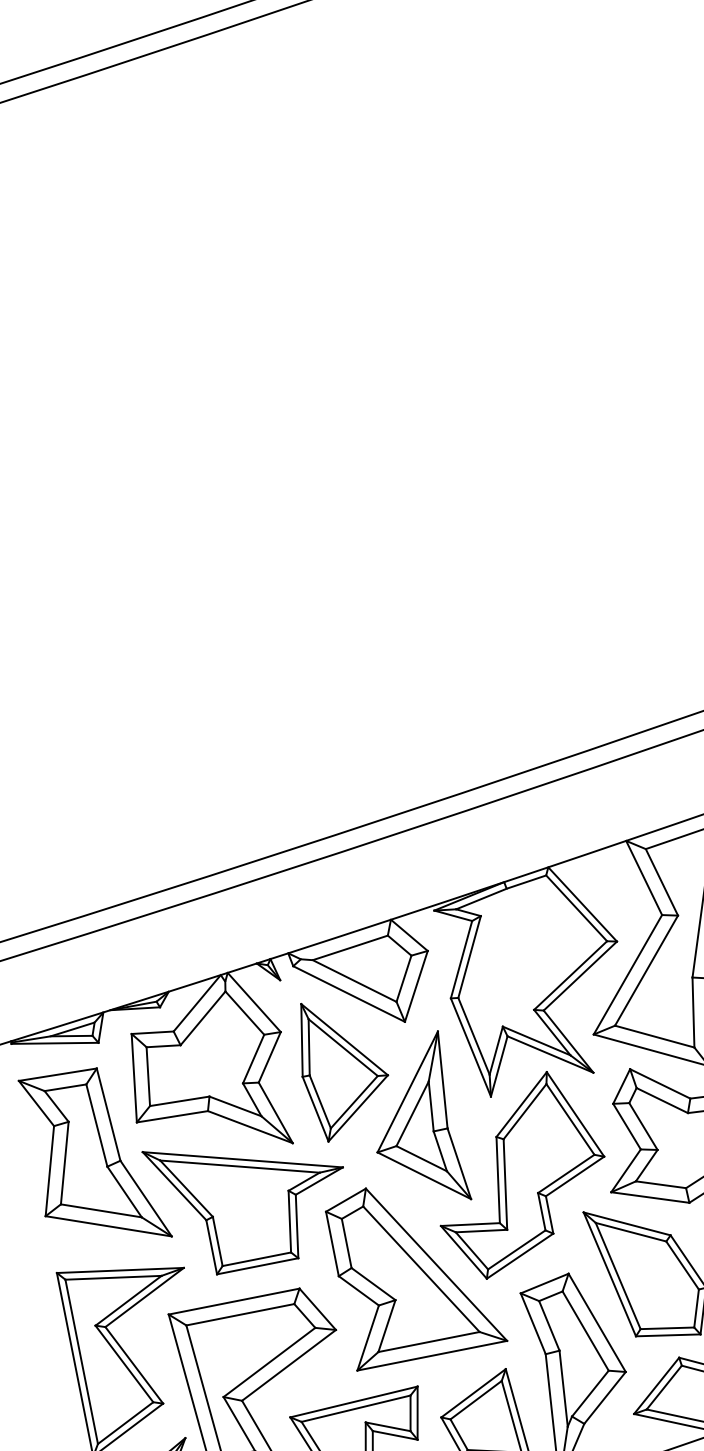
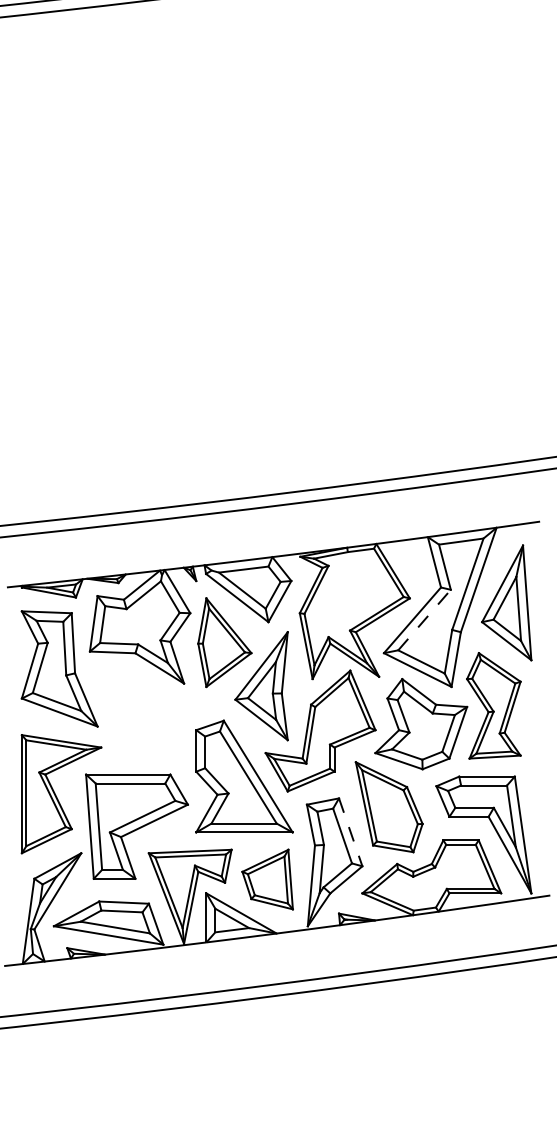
line: (646, 969) -> (424, 619), solid -> dashed
part: (249, 1198) -> (150, 712), removed
line: (596, 1323) -> (350, 832), solid -> dashed

